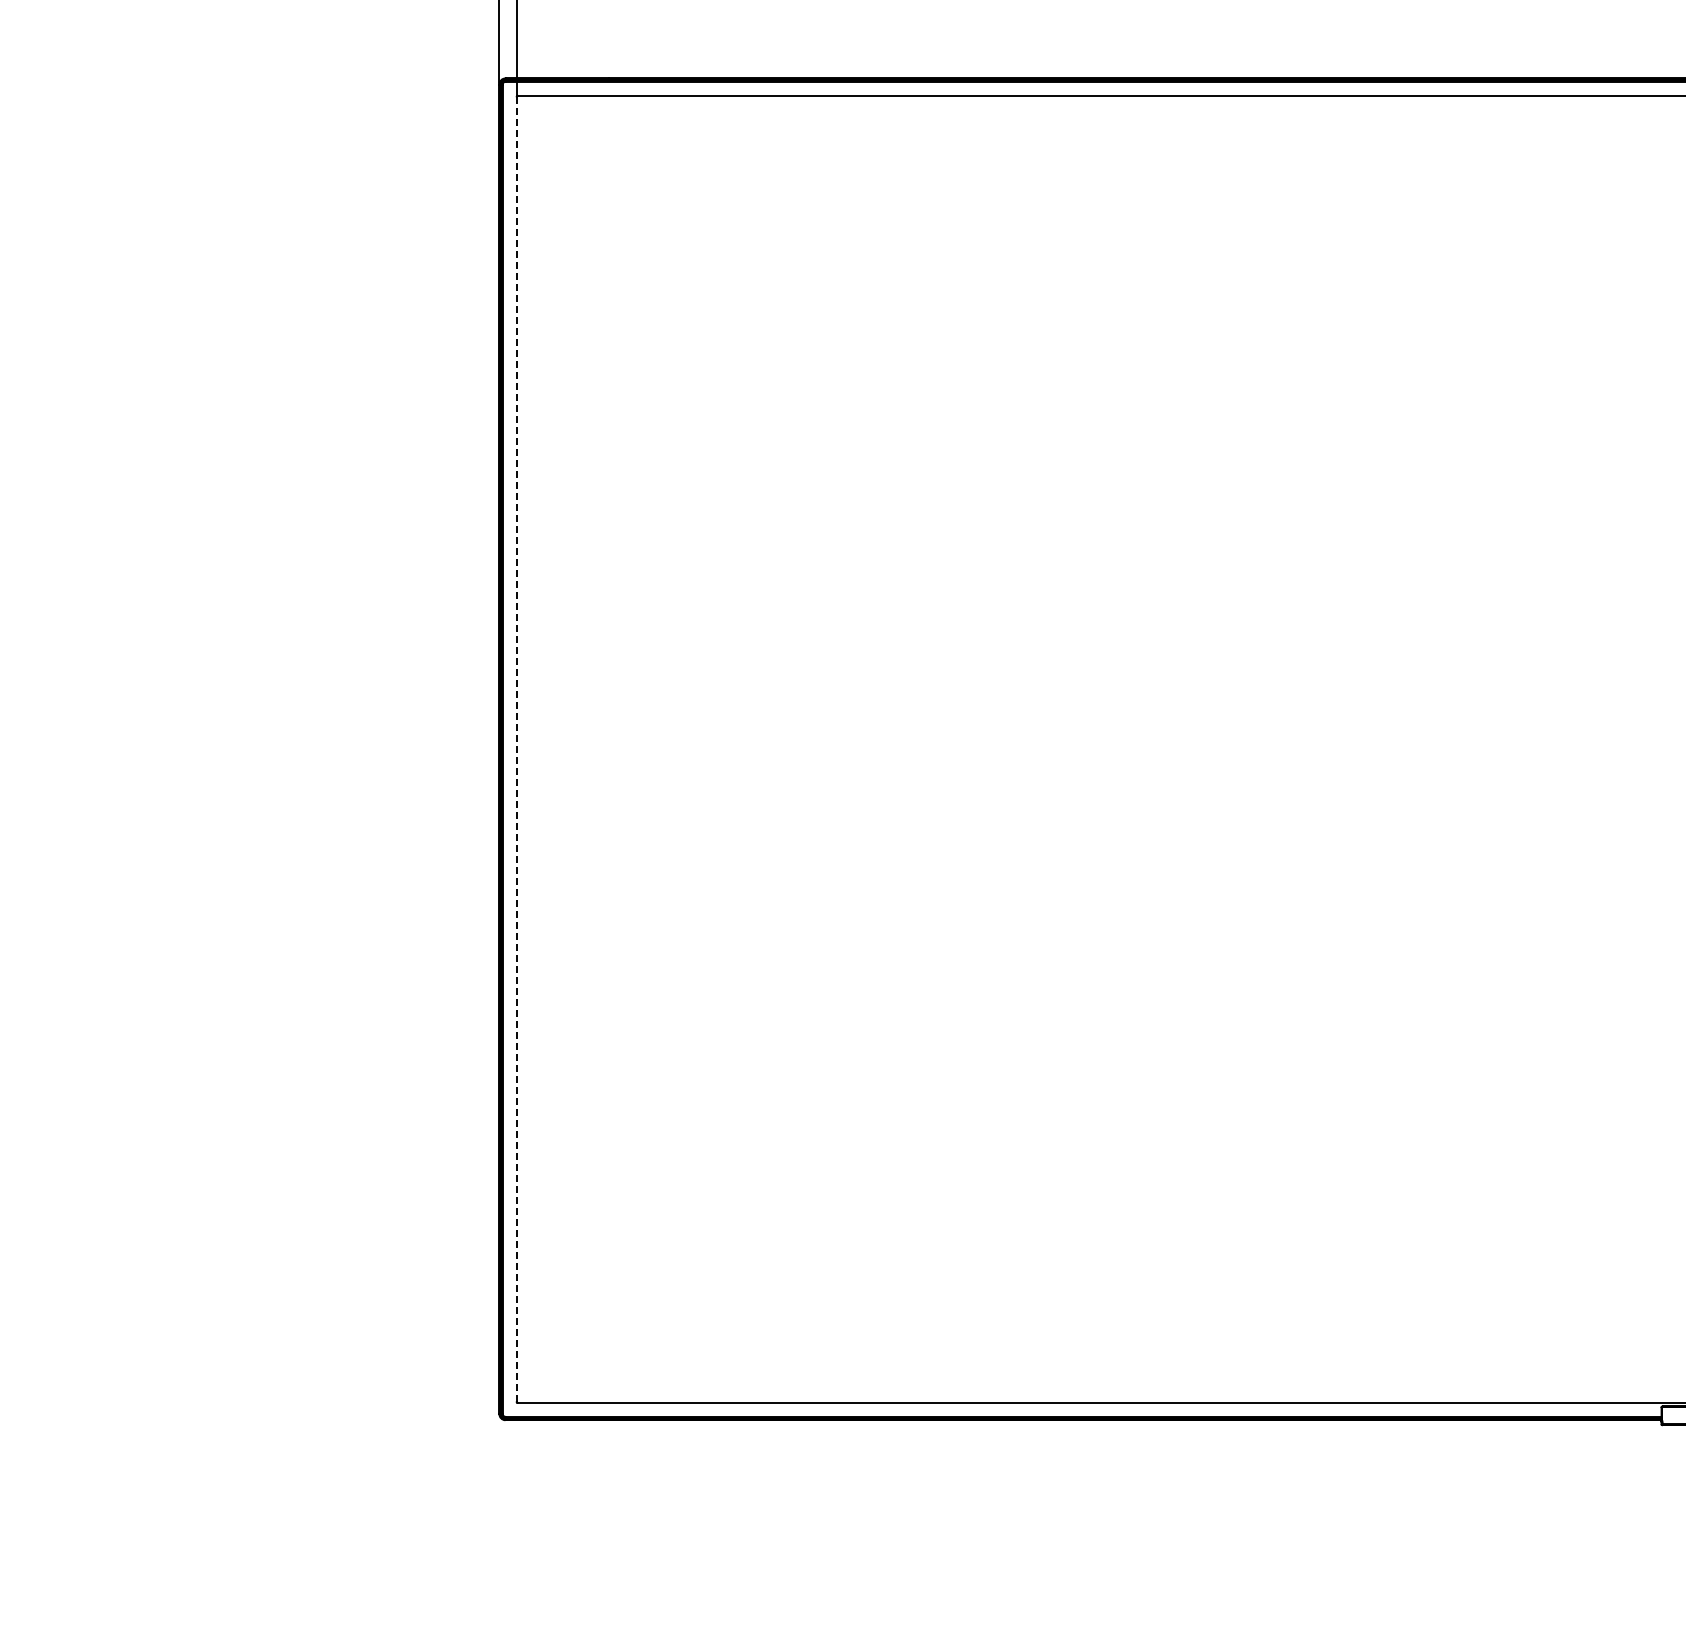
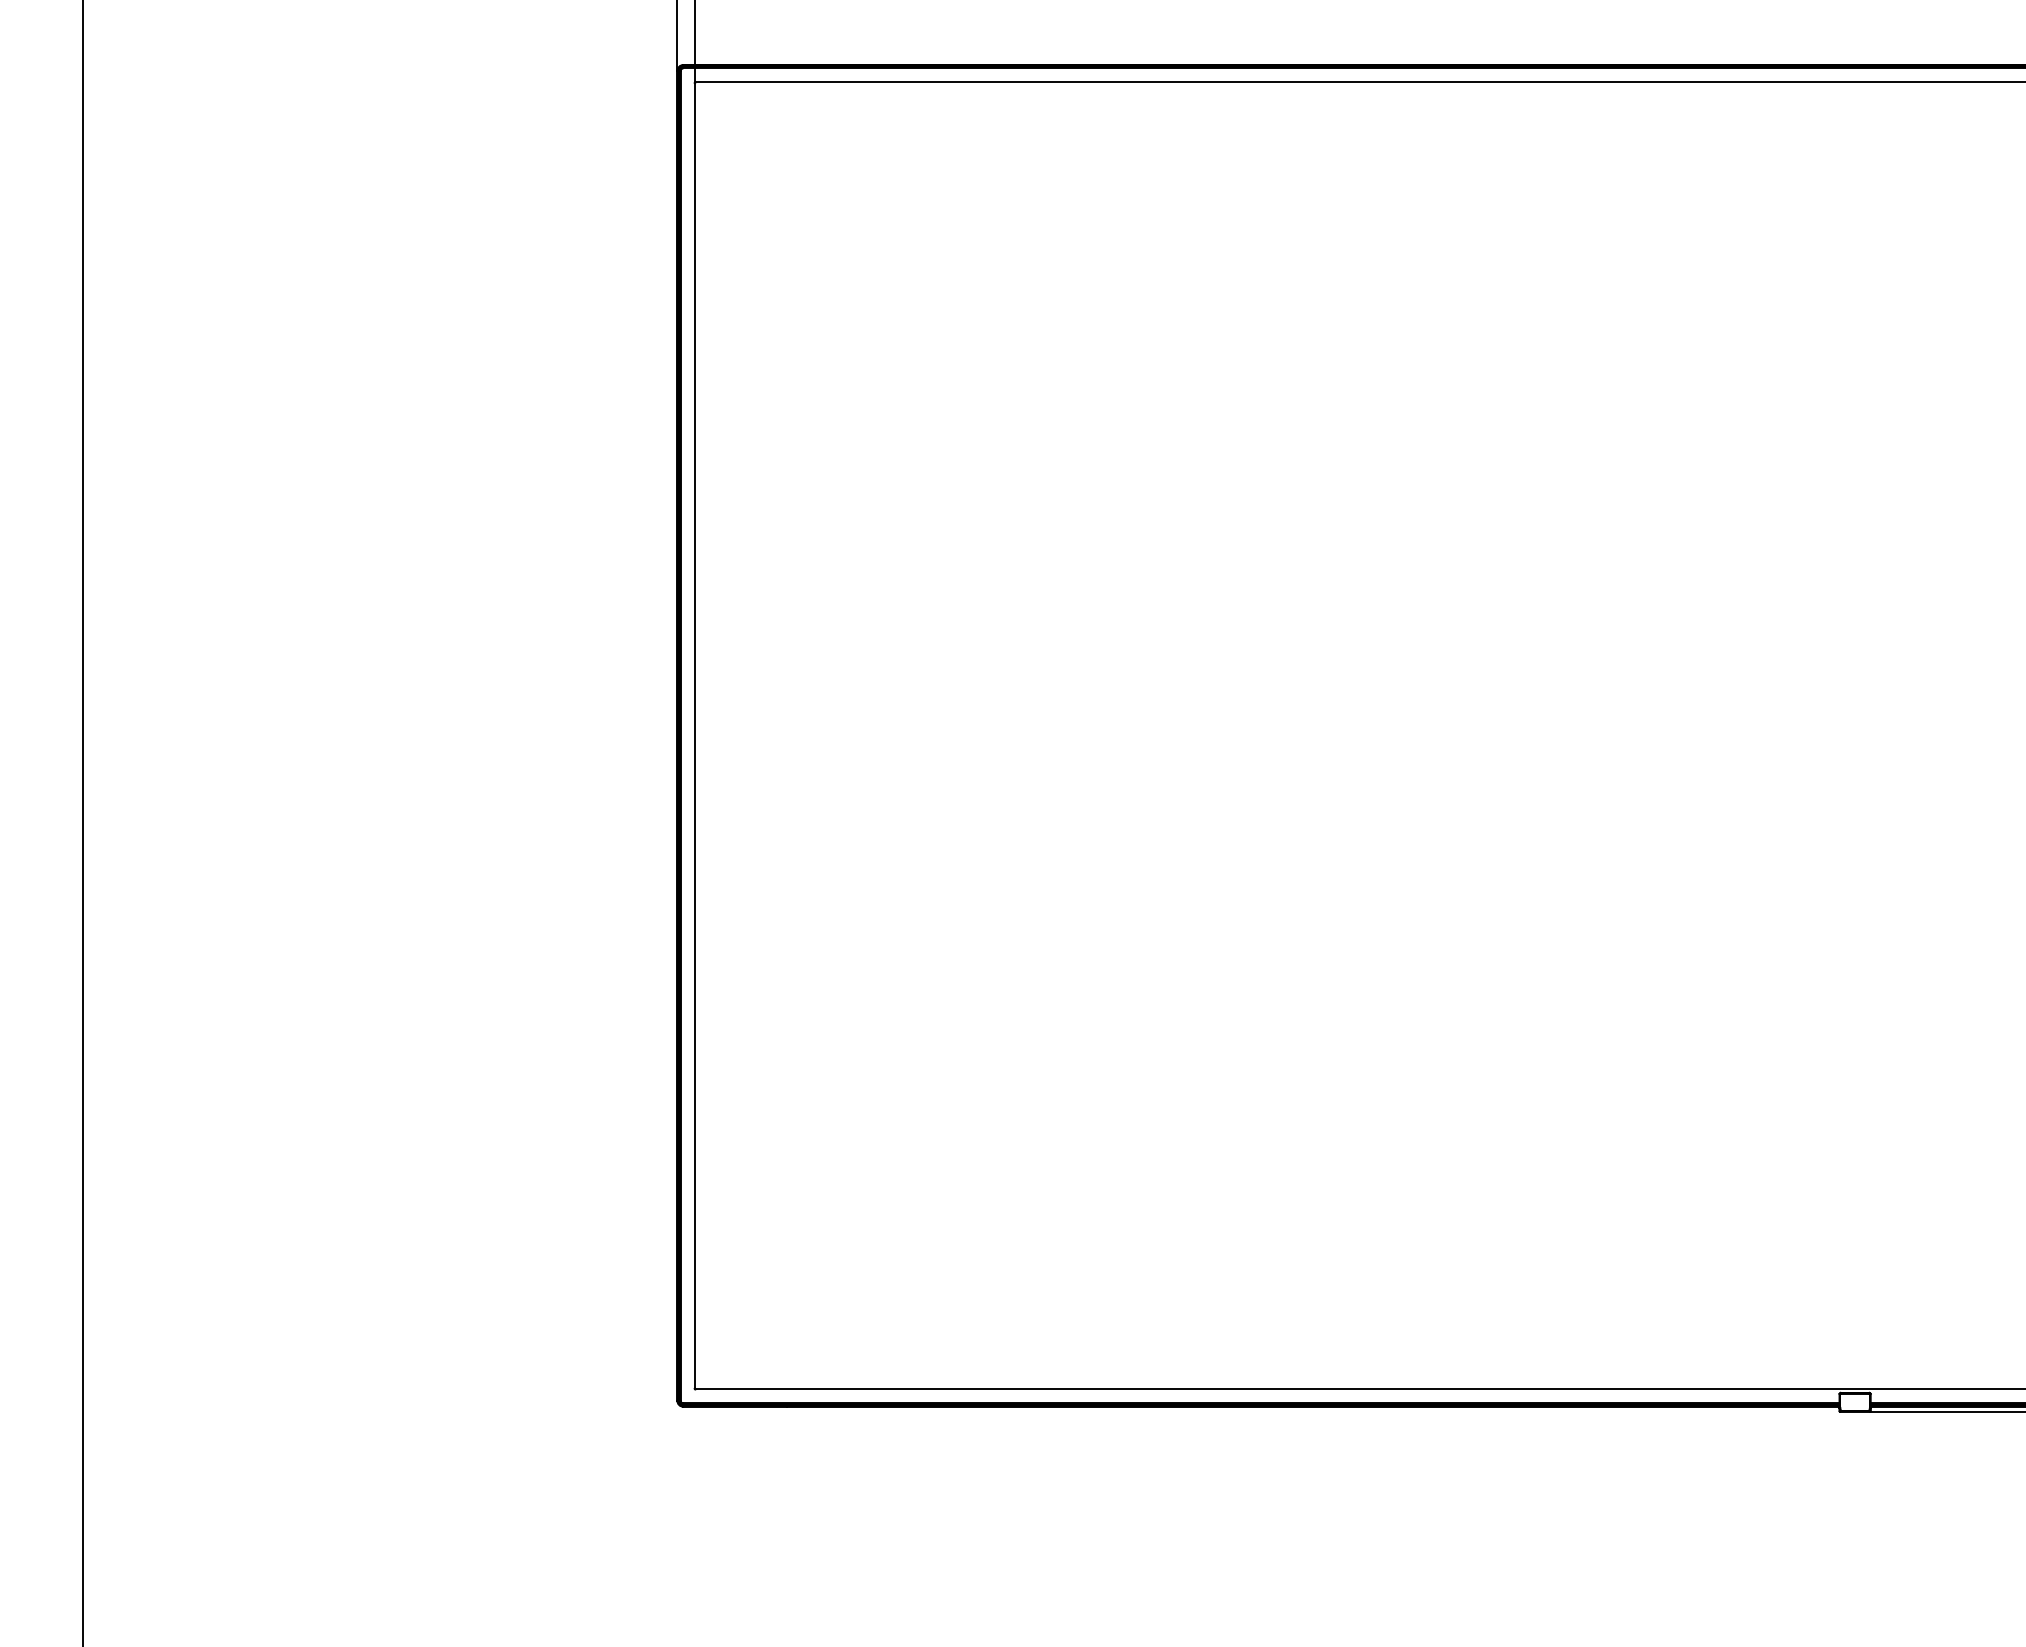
line: (516, 748) -> (694, 735), dashed -> solid

